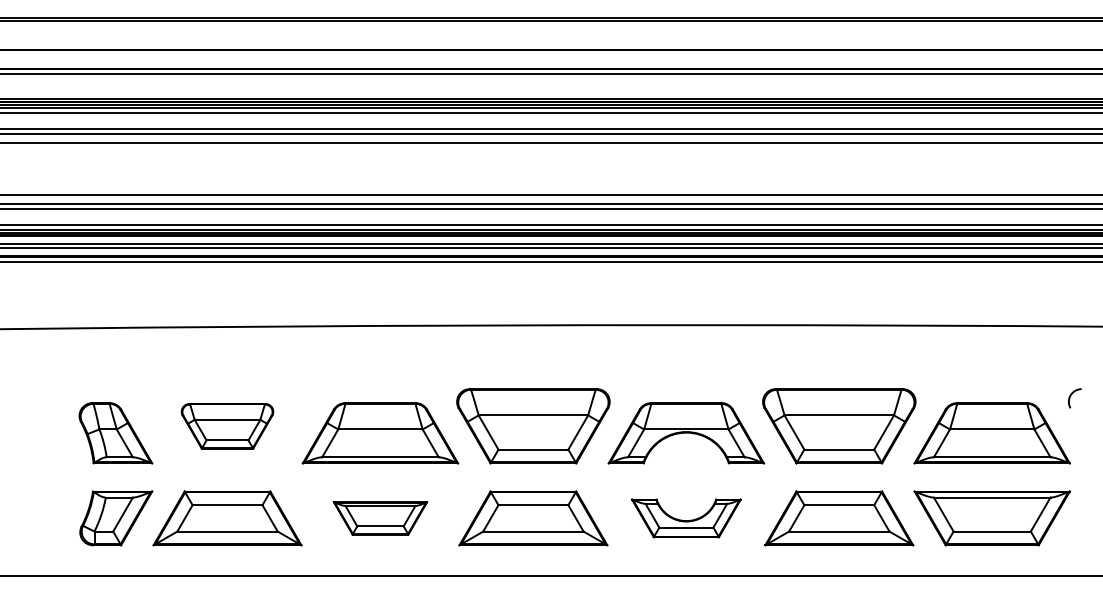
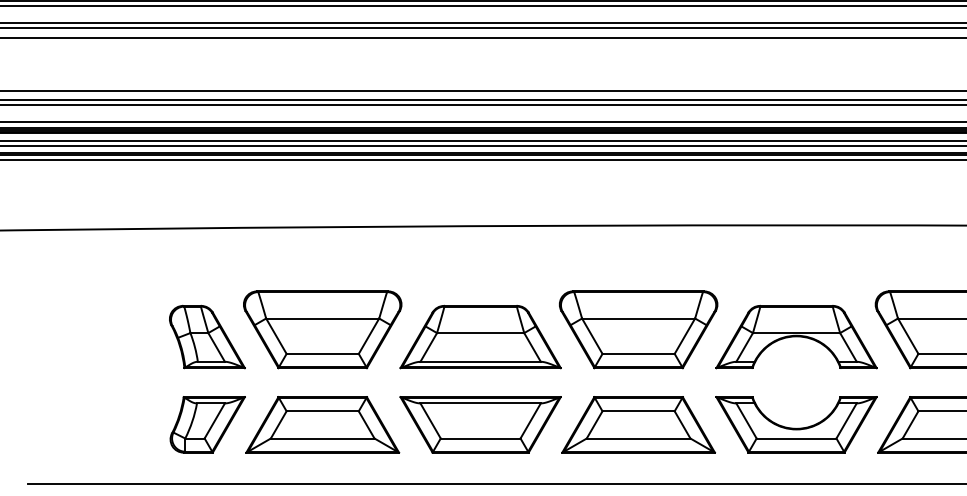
part: (227, 426) -> (322, 330), size x1.67
part: (380, 518) -> (480, 425), size x1.67
part: (686, 518) -> (796, 425), size x1.43

